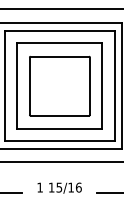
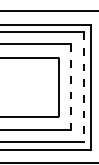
line: (102, 85) -> (71, 86), solid -> dashed
line: (114, 85) -> (83, 86), solid -> dashed

